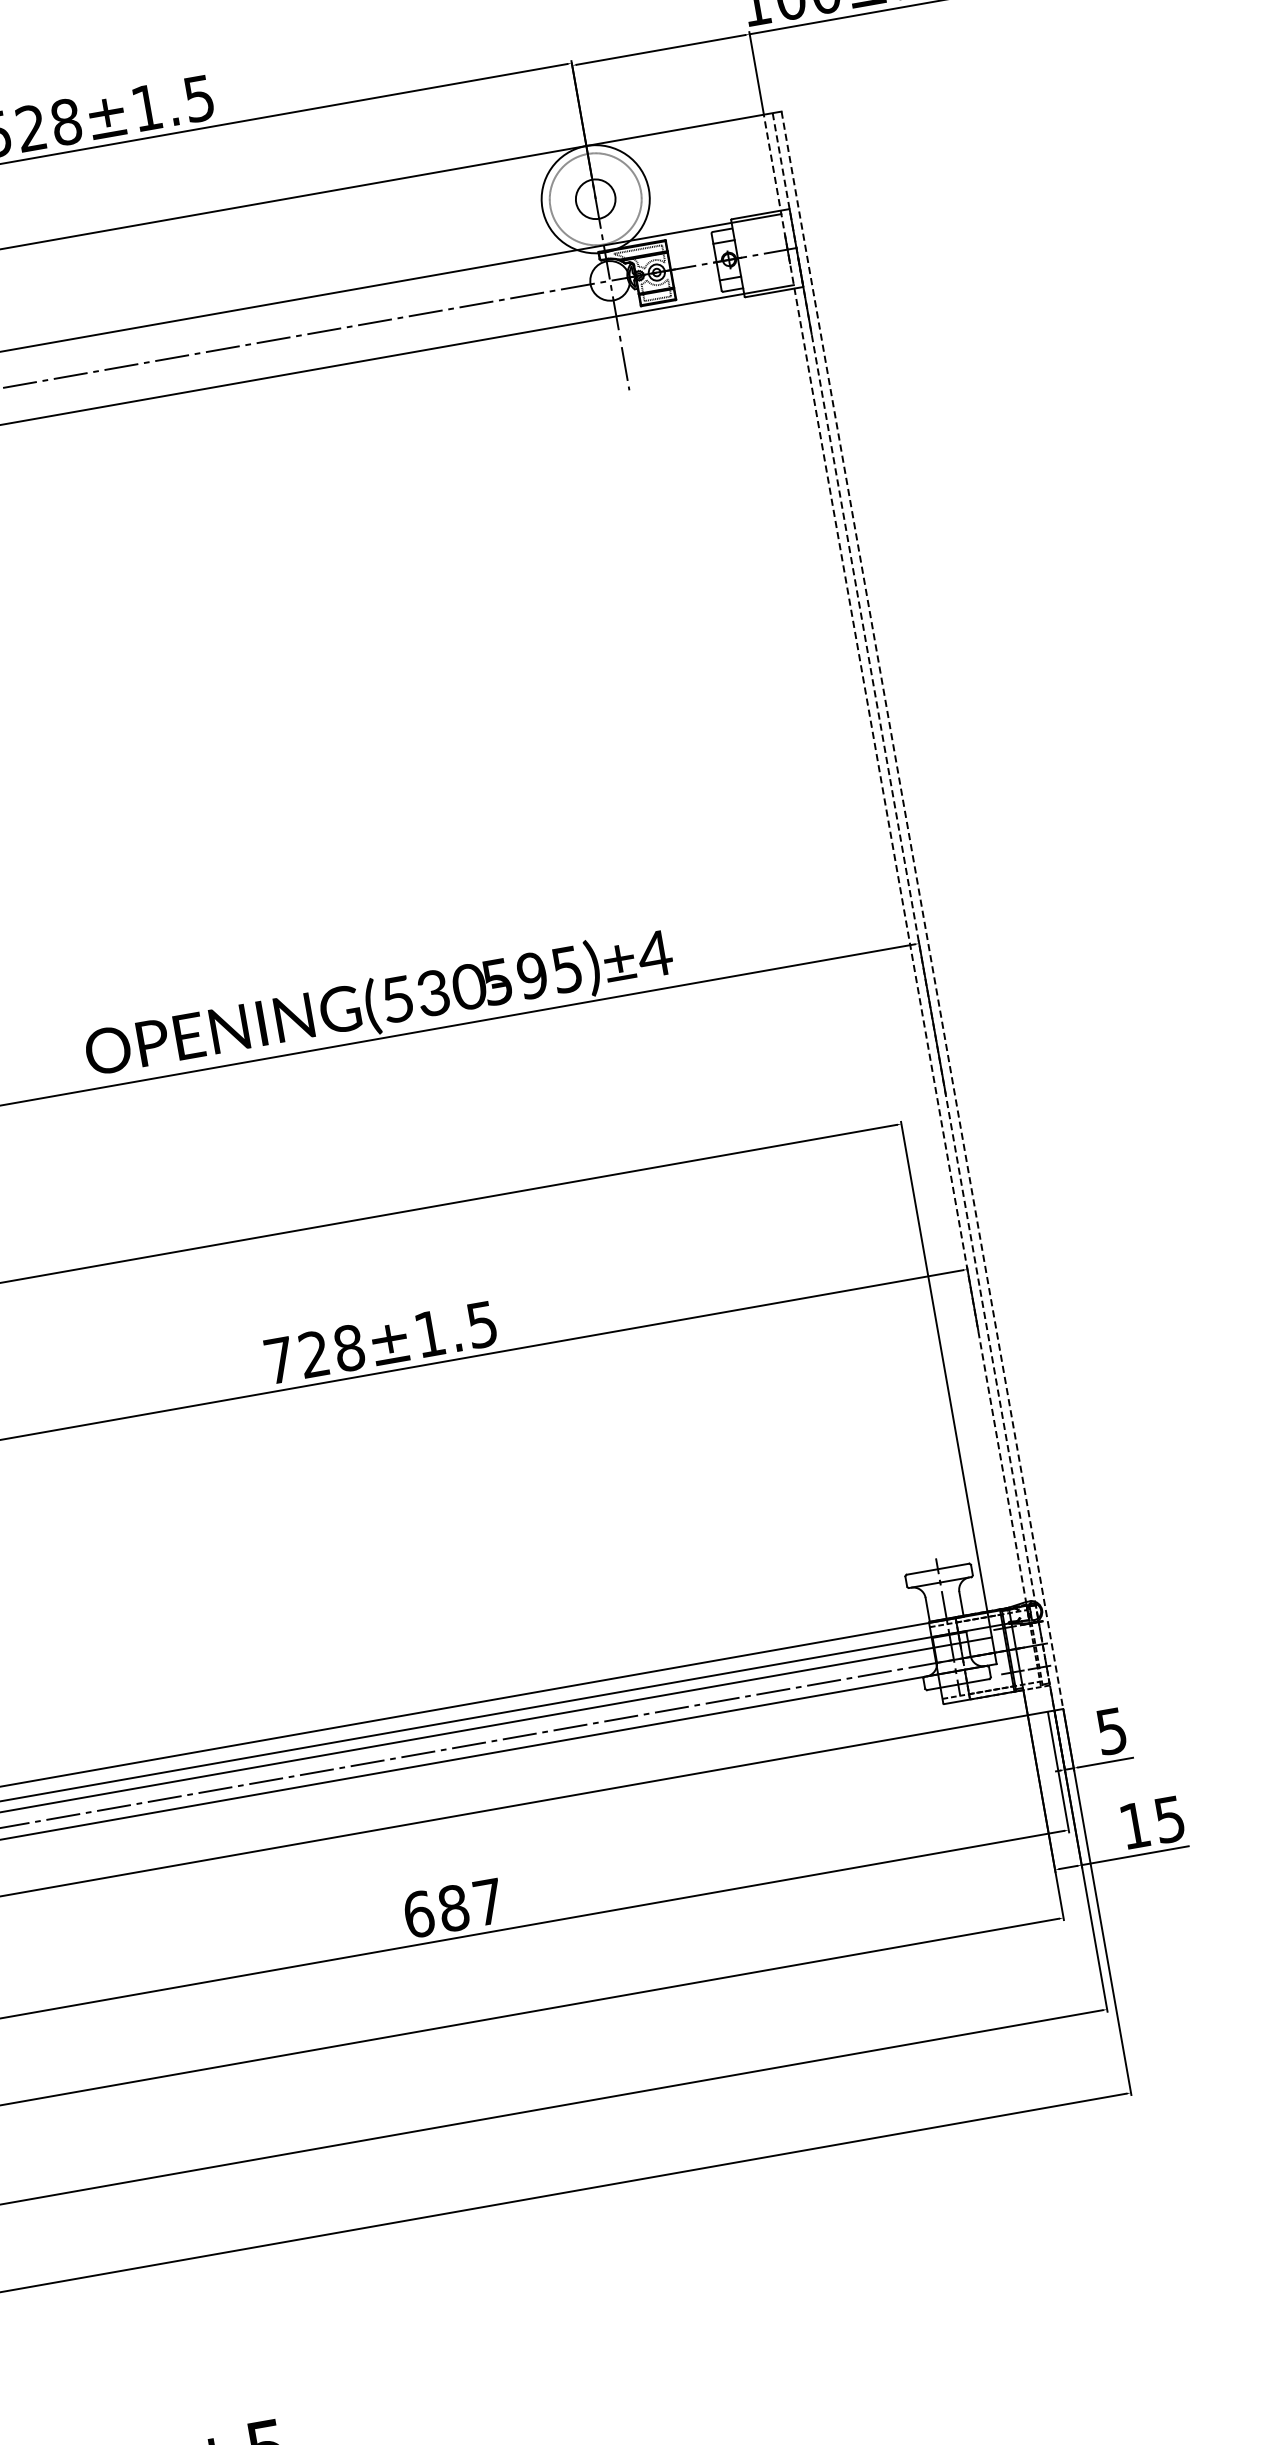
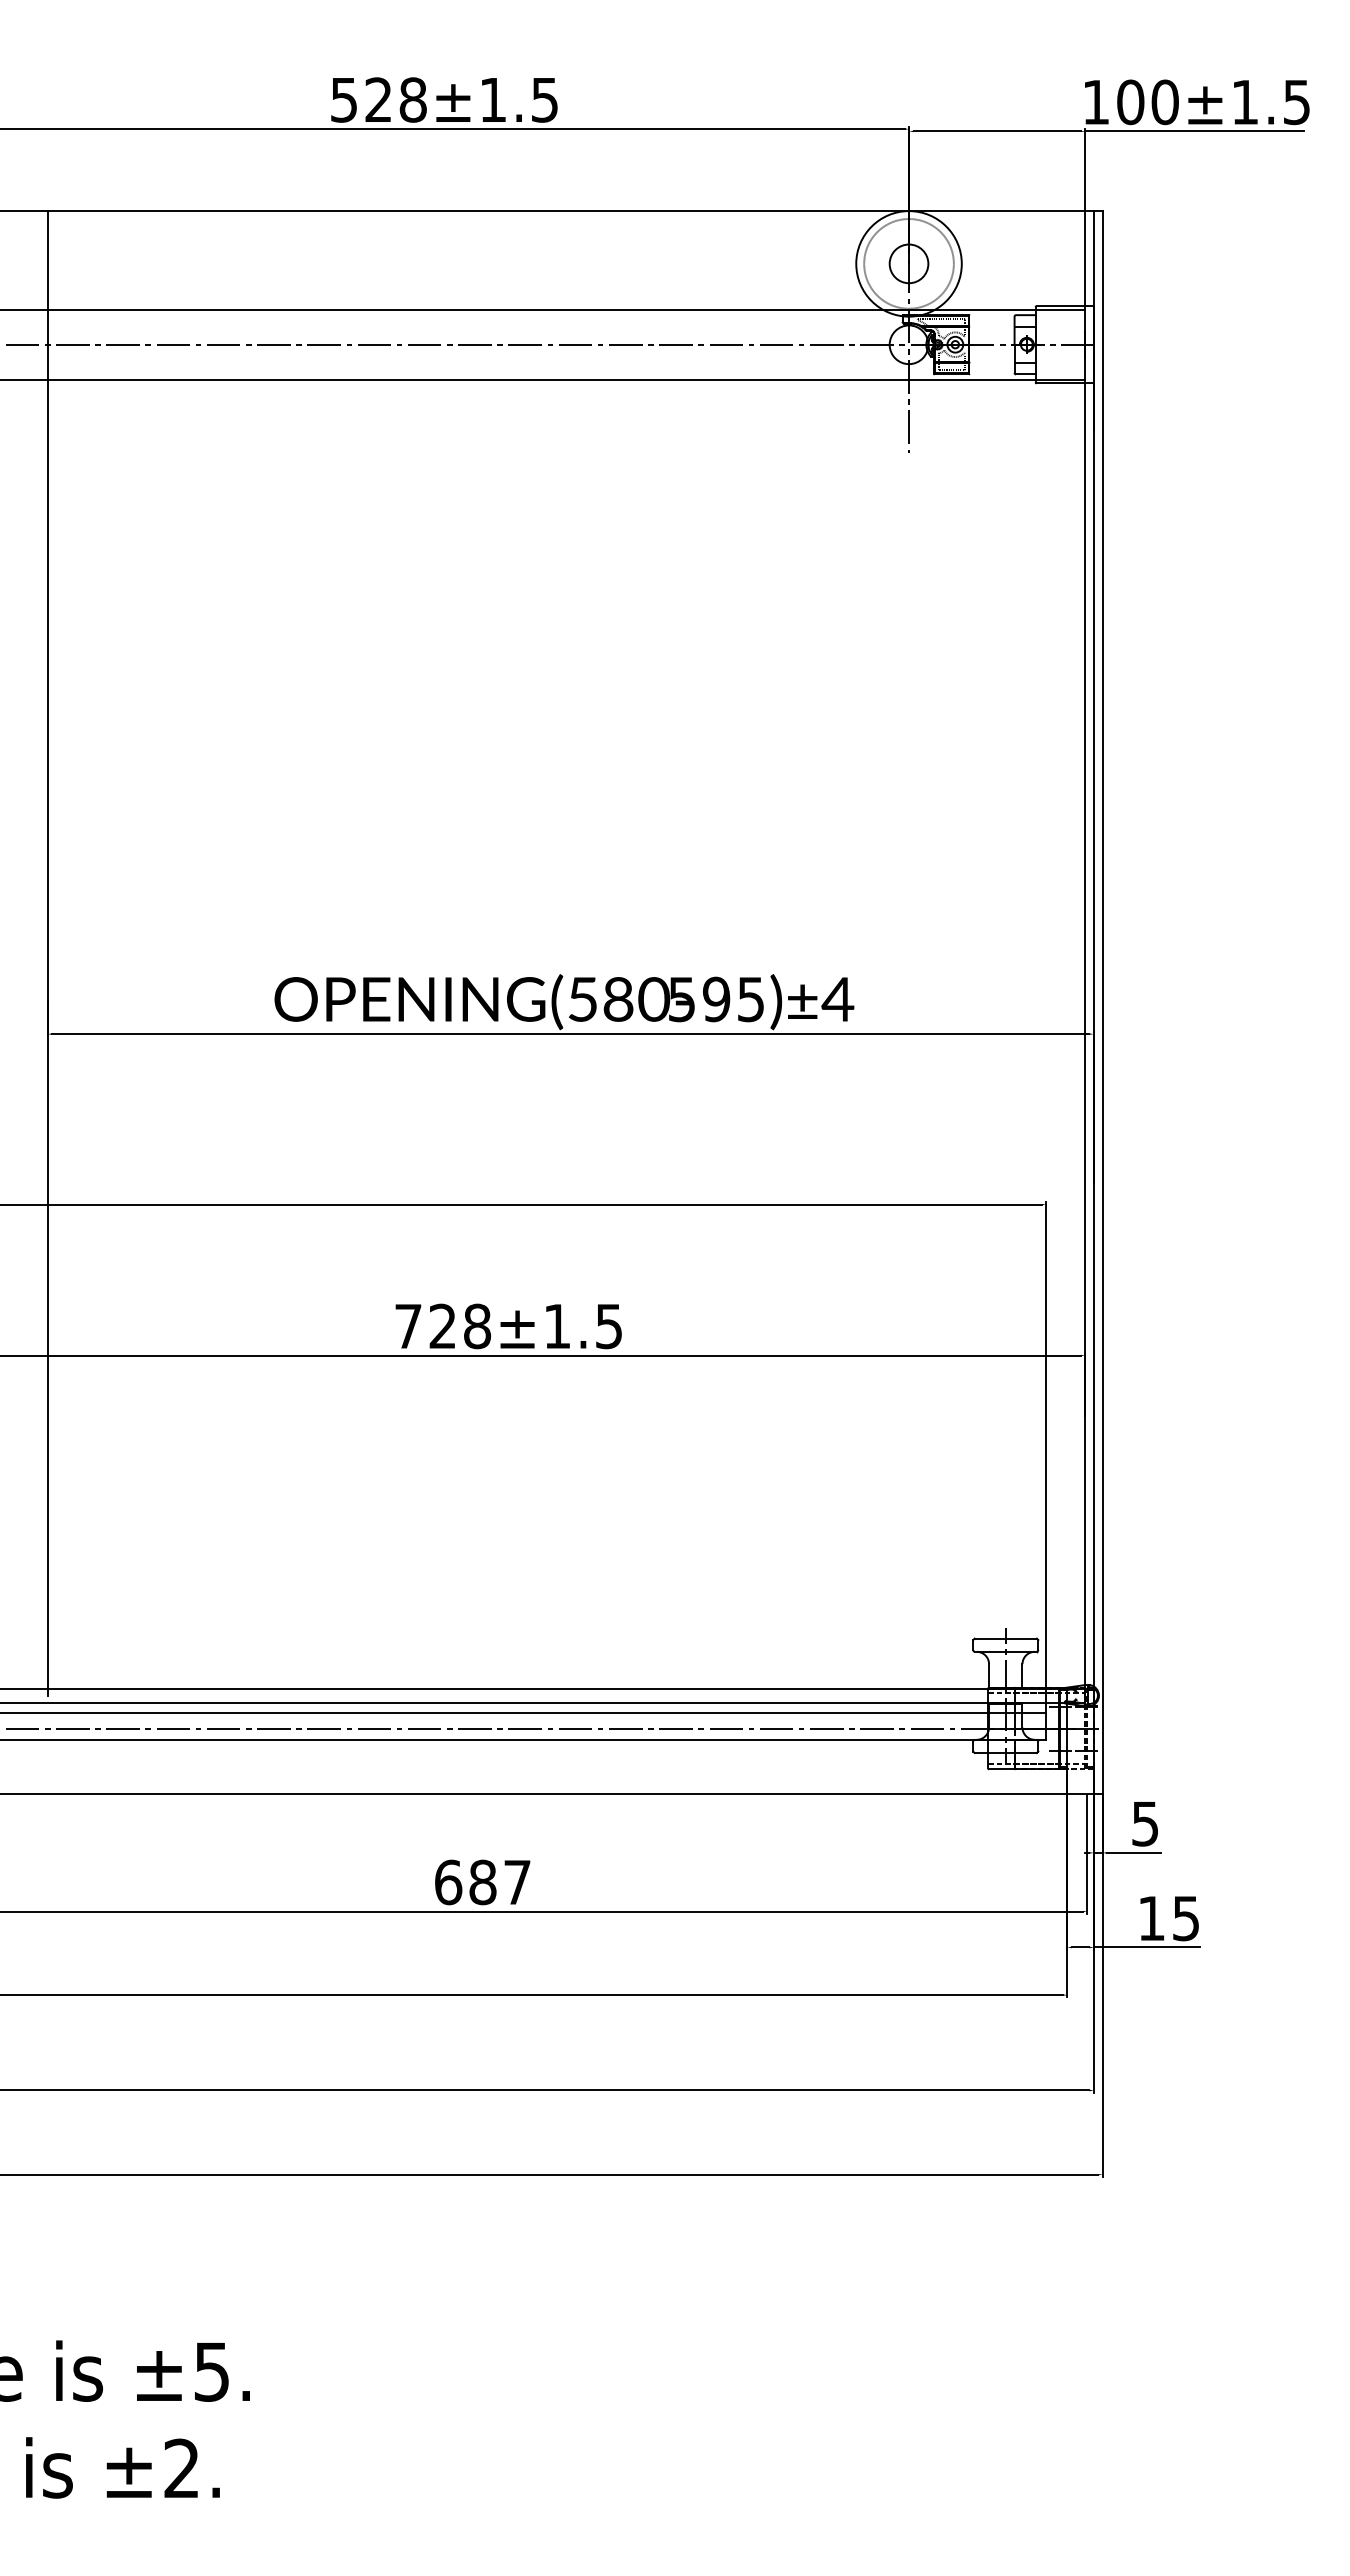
line: (894, 858) -> (1084, 948), dashed -> solid
line: (922, 910) -> (1102, 1002), dashed -> solid
line: (913, 911) -> (1093, 1002), dashed -> solid
text: (433, 993) -> (618, 999), OPENING(530- -> OPENING(580-

